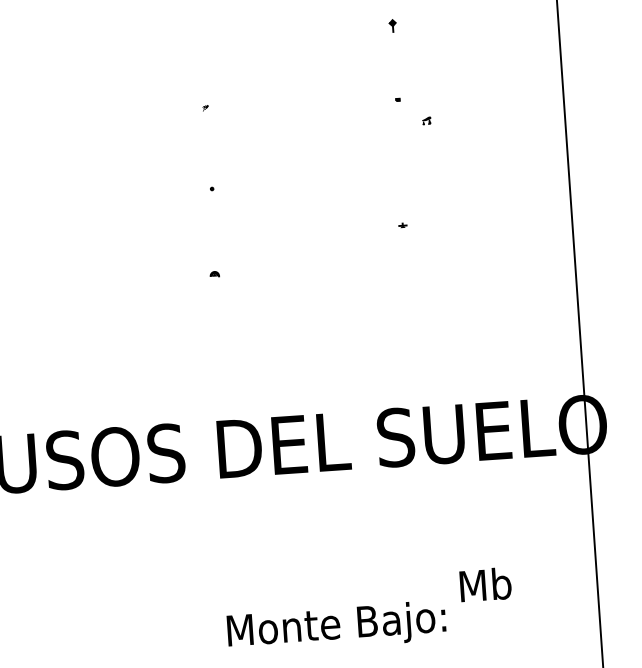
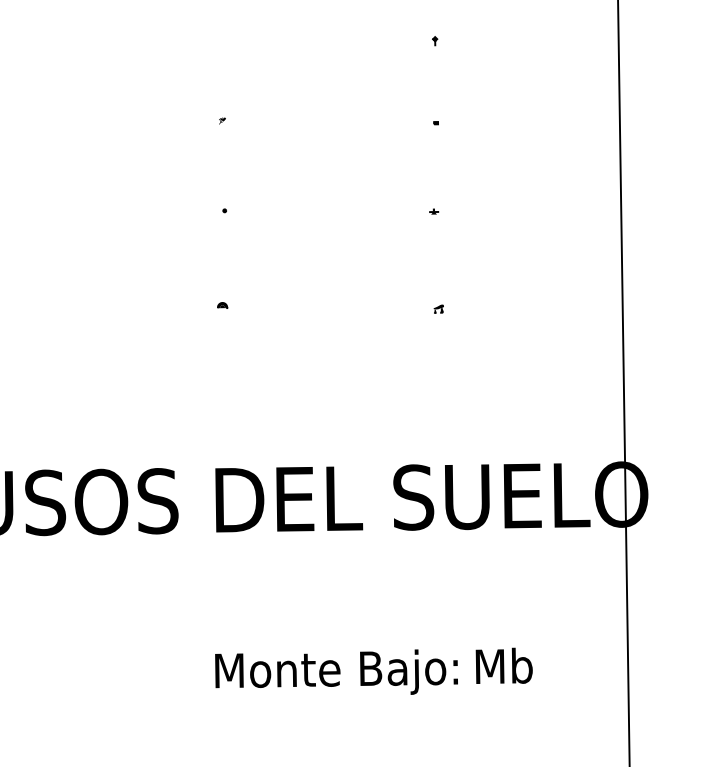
part: (393, 26) -> (435, 41), size x0.62
part: (426, 120) -> (438, 308), moved
part: (403, 225) -> (434, 211), moved
text: (336, 625) -> (336, 671), moved

